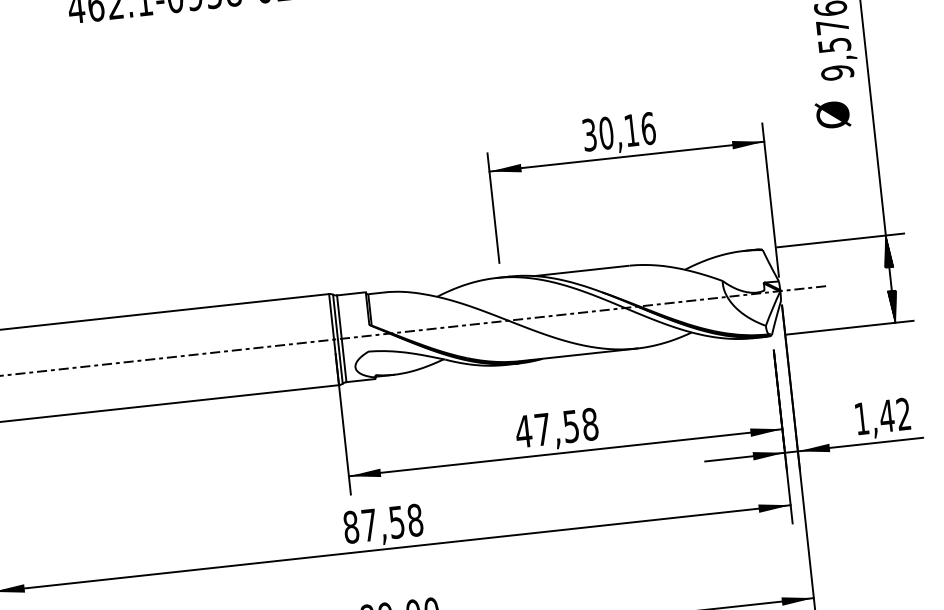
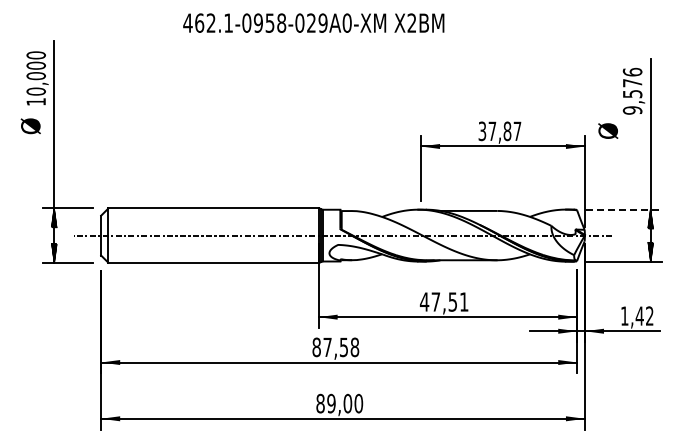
text: (833, 113) -> (608, 130), moved
text: (626, 131) -> (504, 131), 30,16 -> 37,87
line: (840, 240) -> (623, 209), solid -> dashed
text: (588, 423) -> (463, 301), 47,58 -> 47,51

